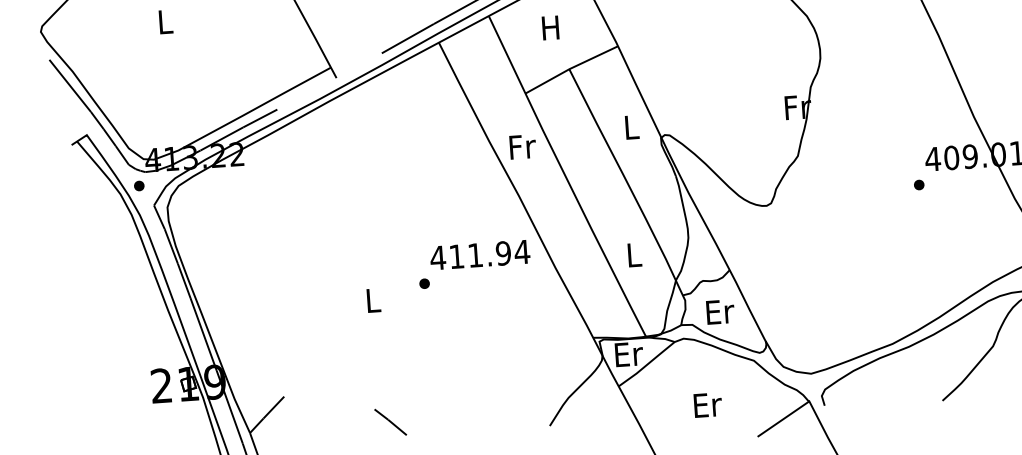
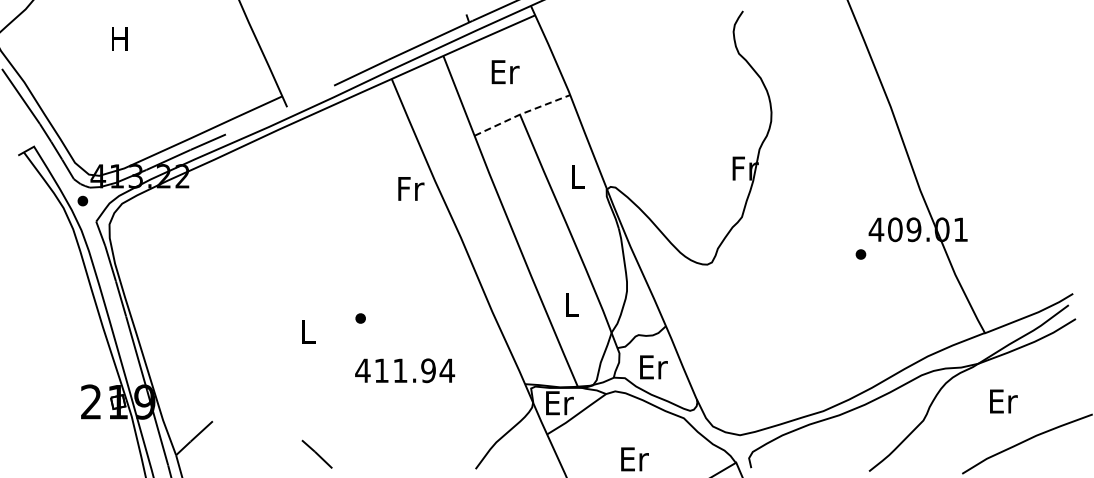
text: (164, 21) -> (119, 38), L -> H
text: (551, 28) -> (505, 72), H -> Er
line: (570, 69) -> (521, 114), solid -> dashed
text: (523, 146) -> (411, 188), moved
text: (480, 254) -> (405, 370), moved

